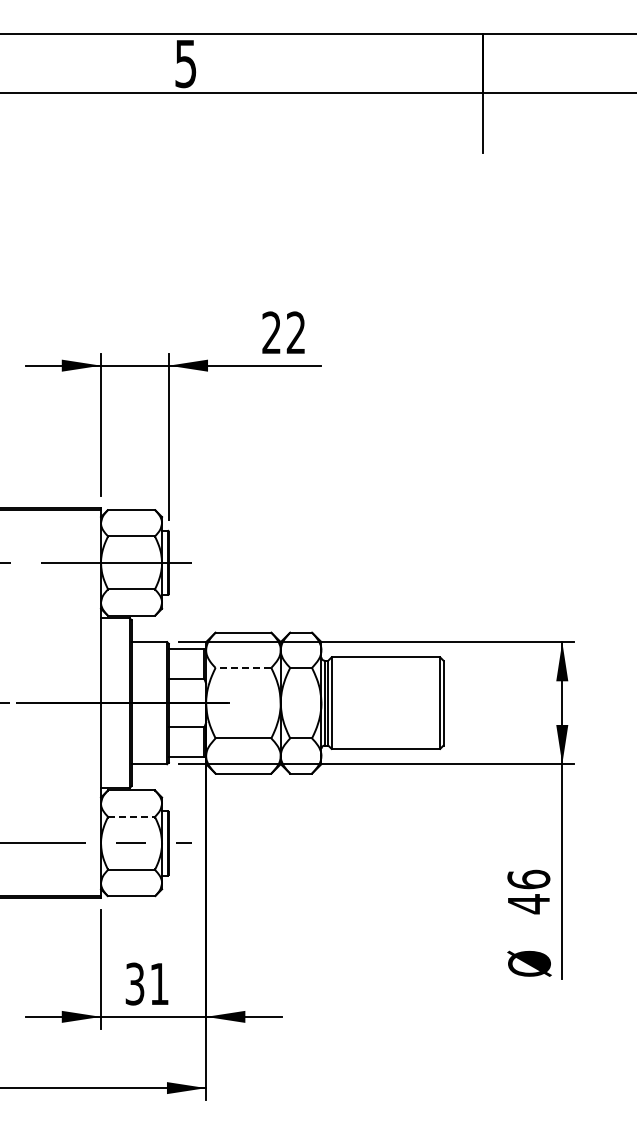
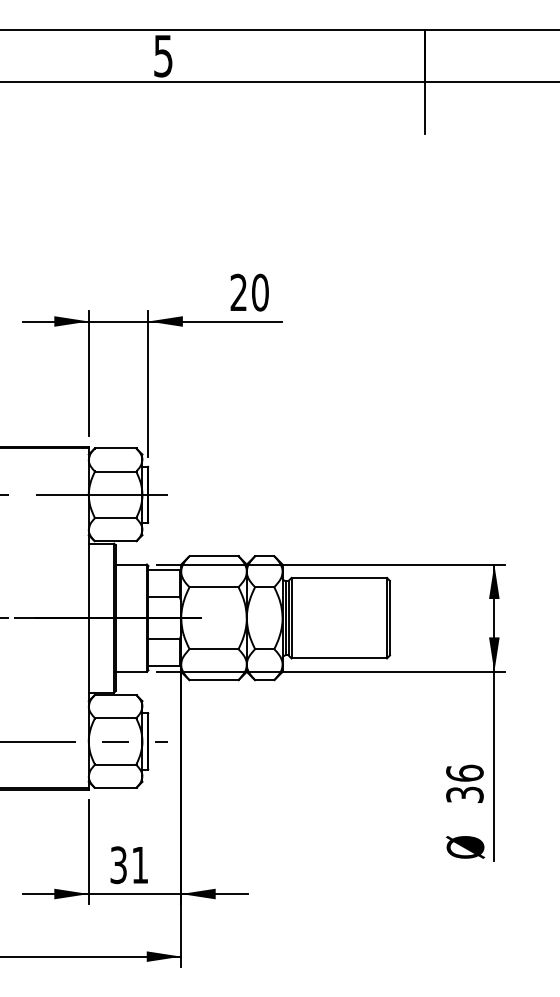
text: (295, 332) -> (259, 292), 22 -> 20
line: (243, 667) -> (214, 586), dashed -> solid
line: (131, 816) -> (115, 717), dashed -> solid
text: (528, 904) -> (464, 795), 46 -> 36

